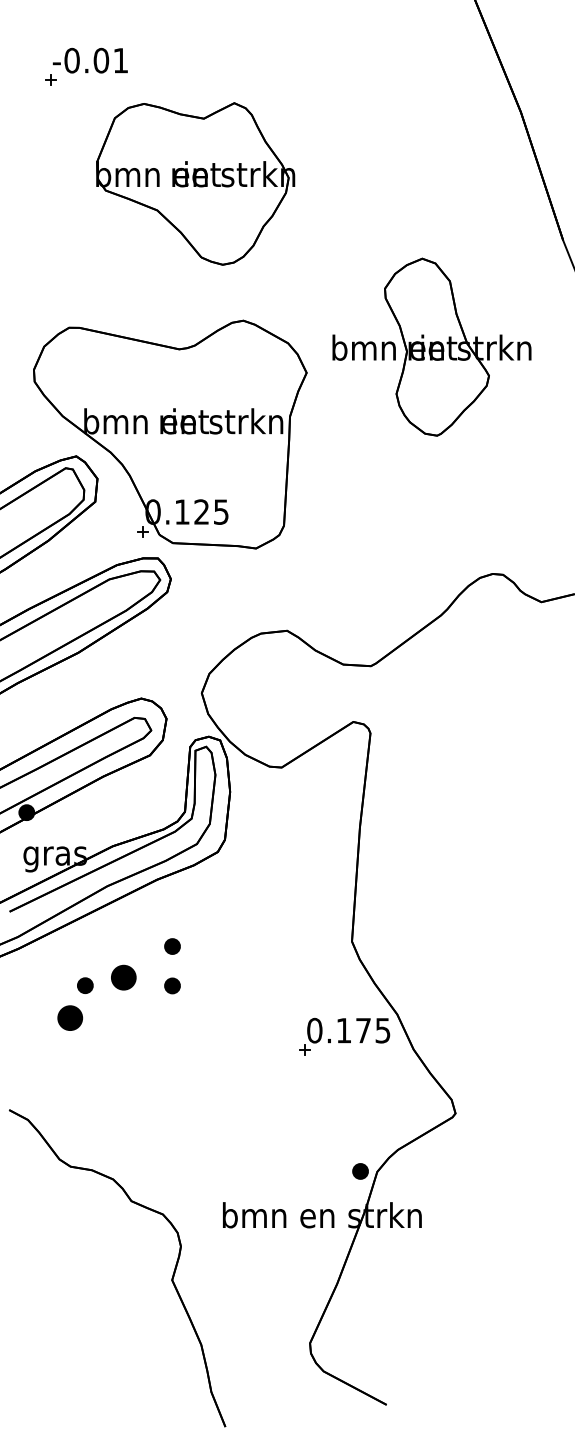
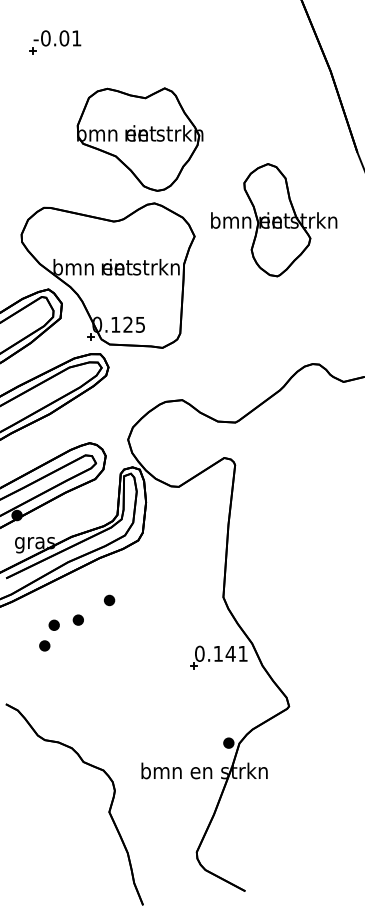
part: (194, 183) -> (139, 139), moved
part: (122, 976) -> (77, 619), size x0.62
part: (172, 985) -> (109, 625), removed
part: (69, 1017) -> (44, 645), size x0.62
text: (372, 1030) -> (236, 653), 0.175 -> 0.141

